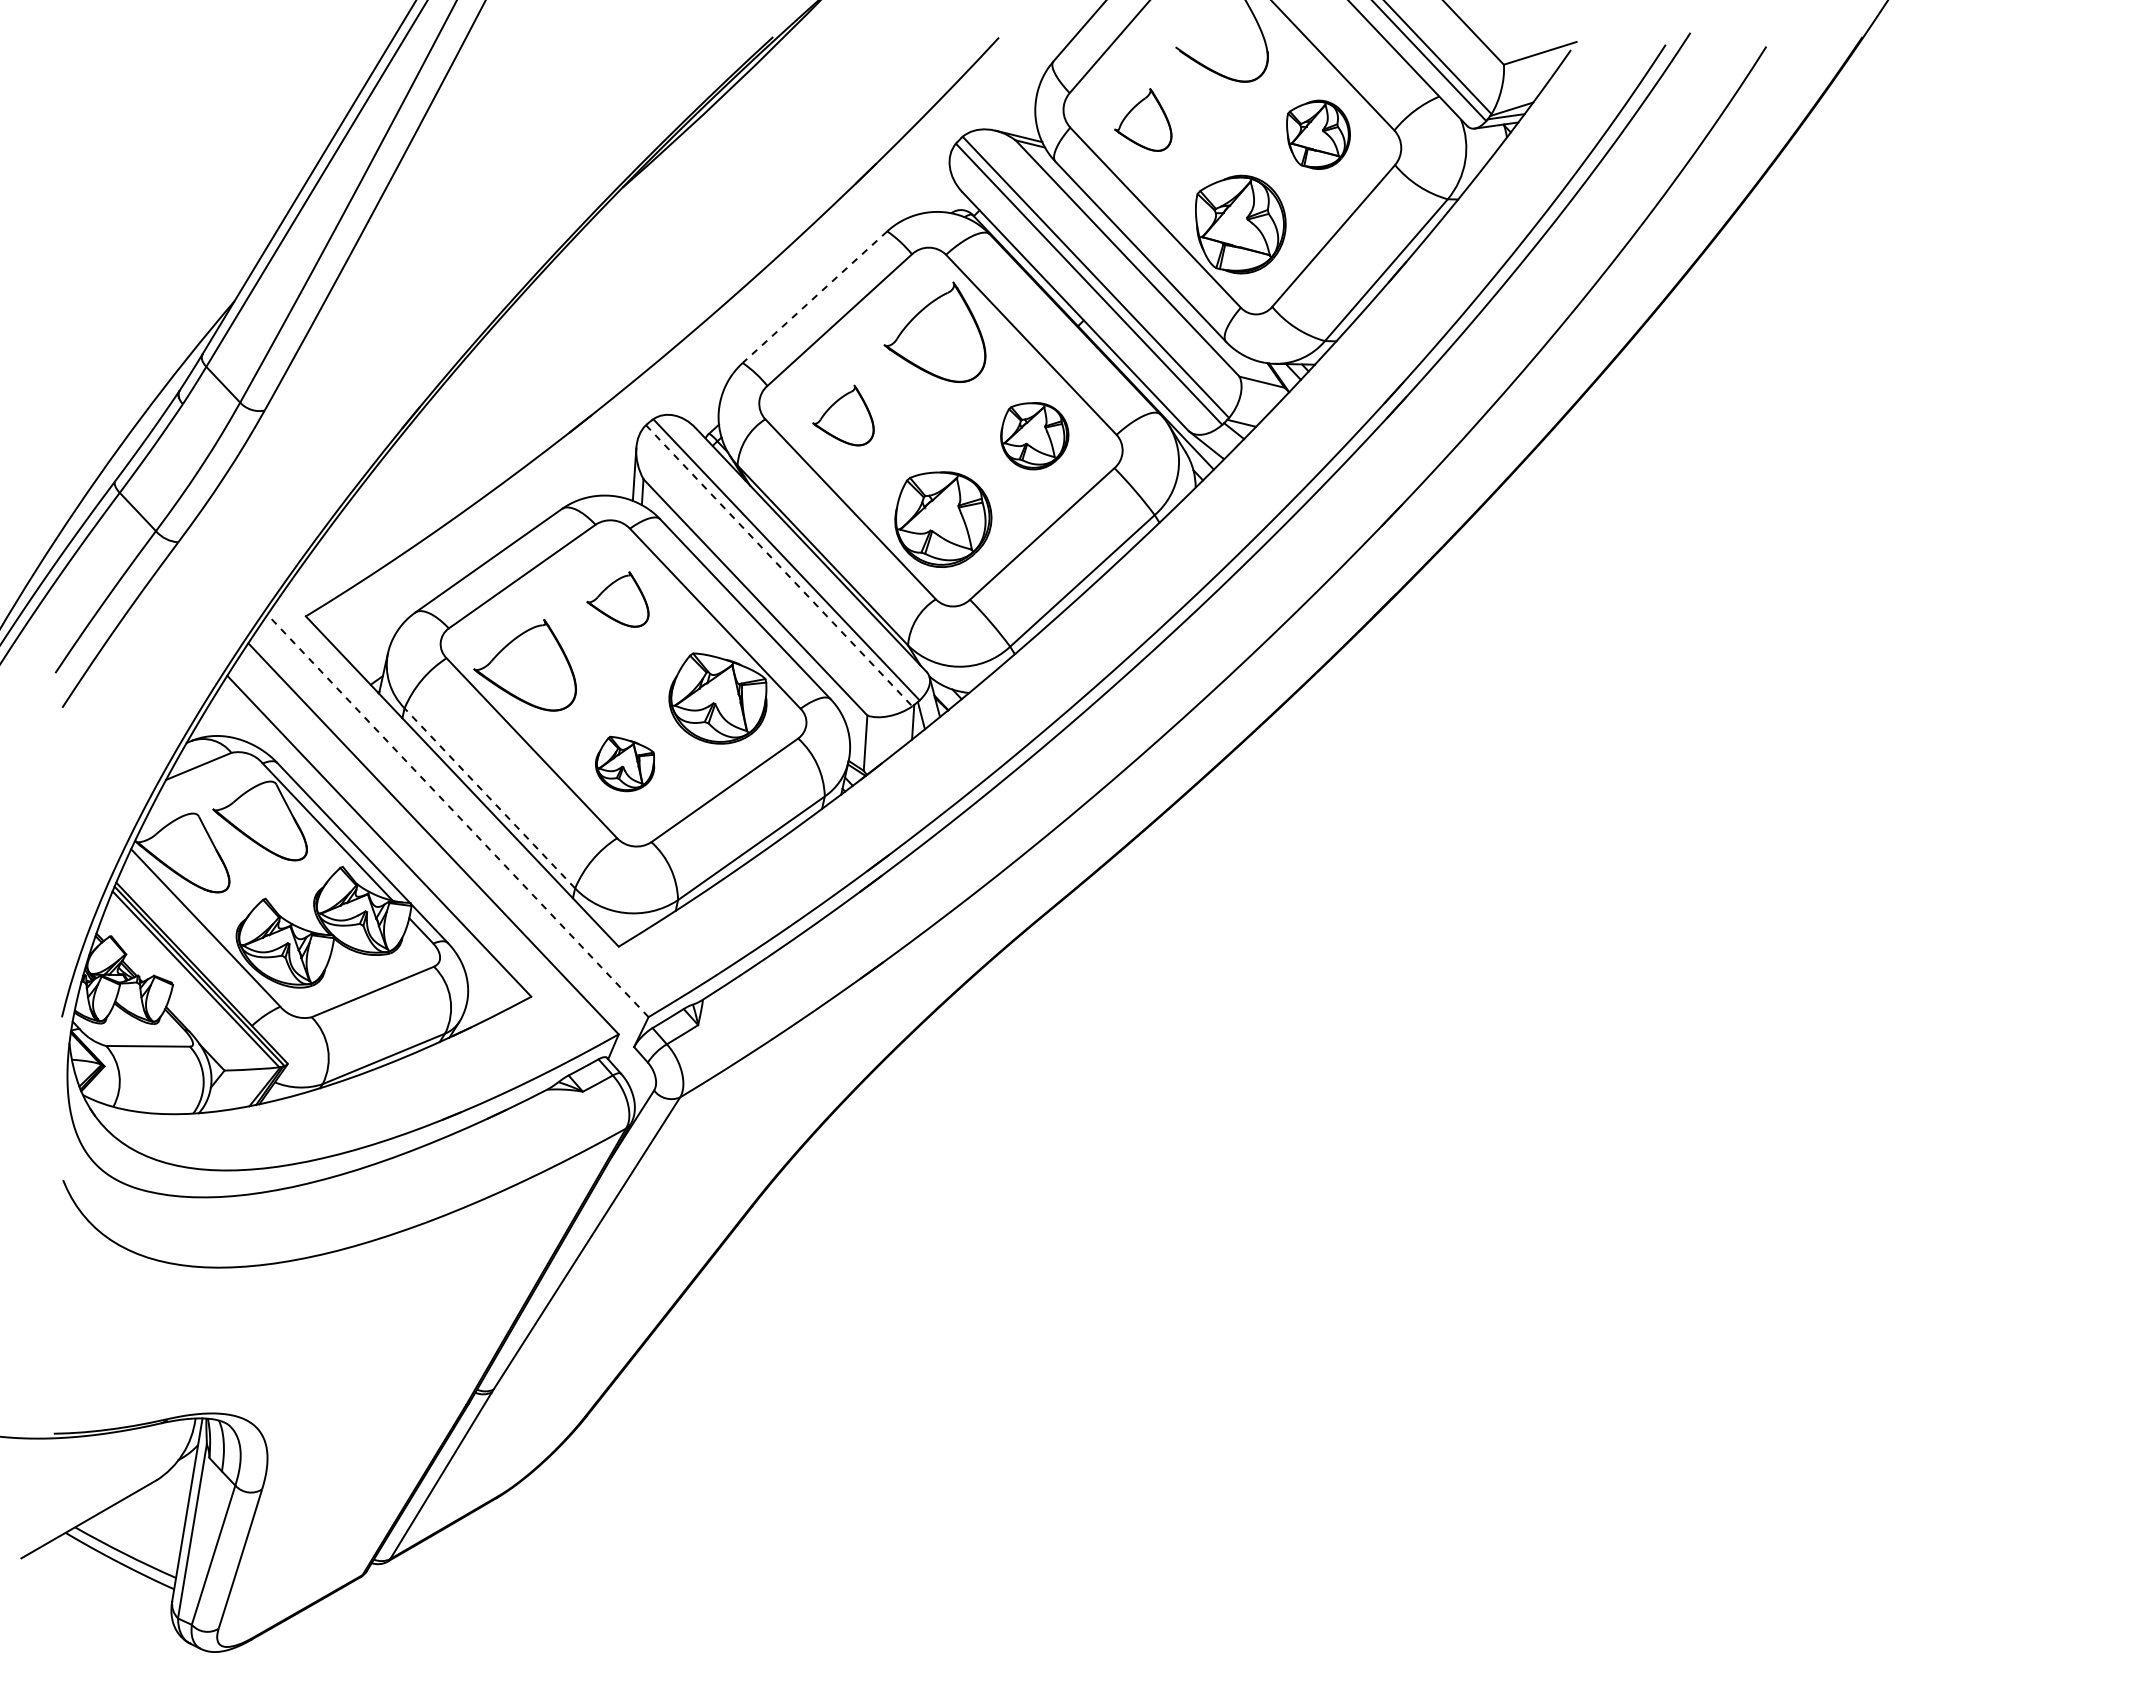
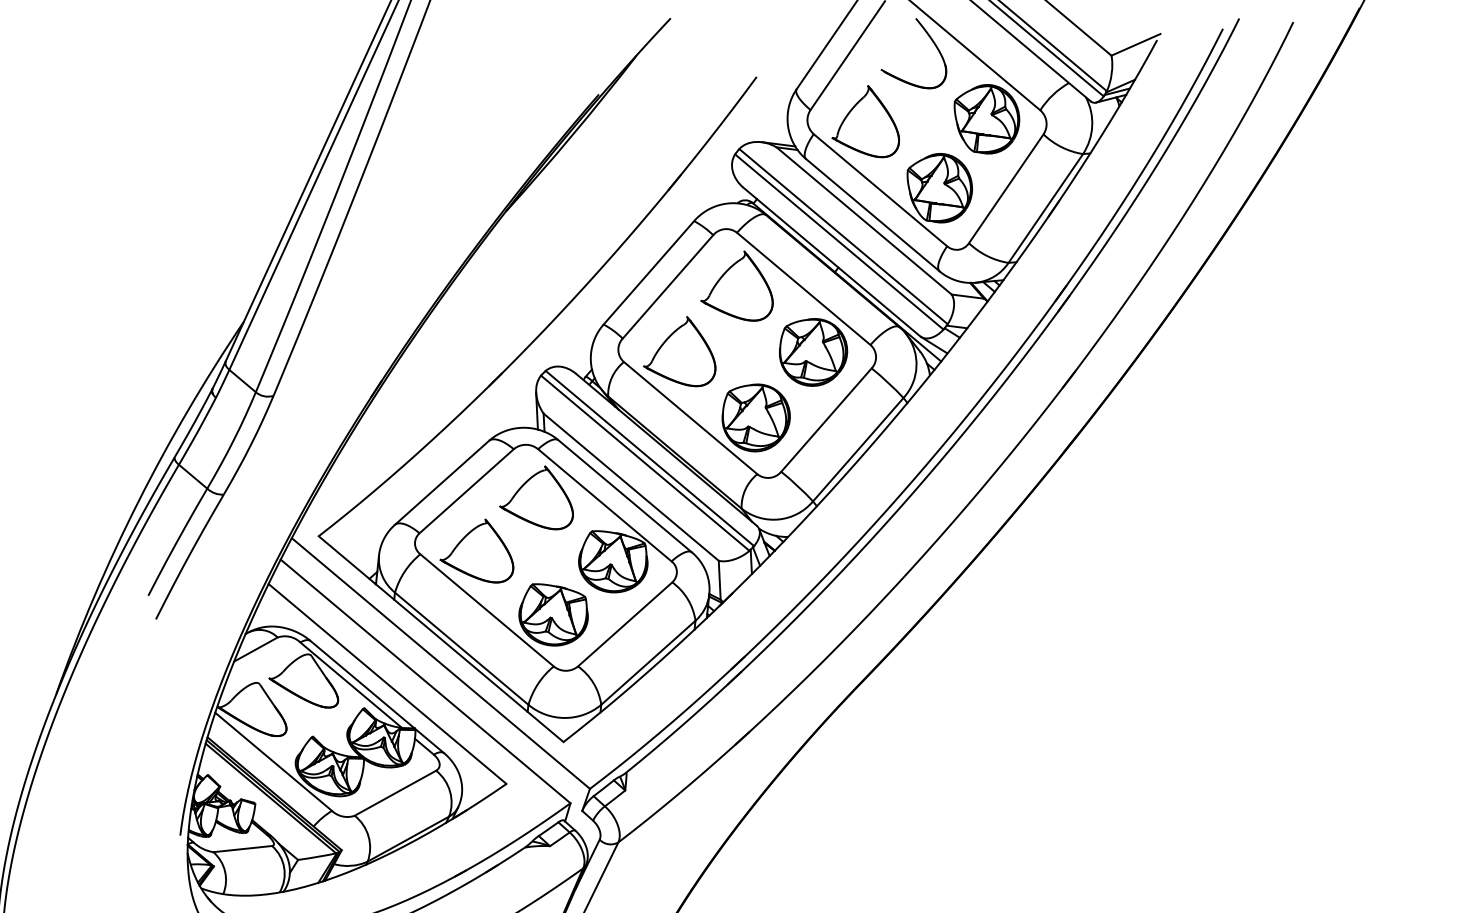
part: (1143, 119) -> (864, 122), size x1.67
part: (1318, 134) -> (987, 119), size x1.43
line: (815, 297) -> (649, 273), dashed -> solid
part: (843, 415) -> (678, 353), size x1.67
part: (1034, 435) -> (813, 351), size x1.43
line: (779, 565) -> (645, 463), dashed -> solid
part: (617, 599) -> (535, 499), size x1.67
part: (624, 763) -> (552, 613), size x1.67
line: (489, 798) -> (461, 648), dashed -> solid
line: (457, 815) -> (440, 663), dashed -> solid

